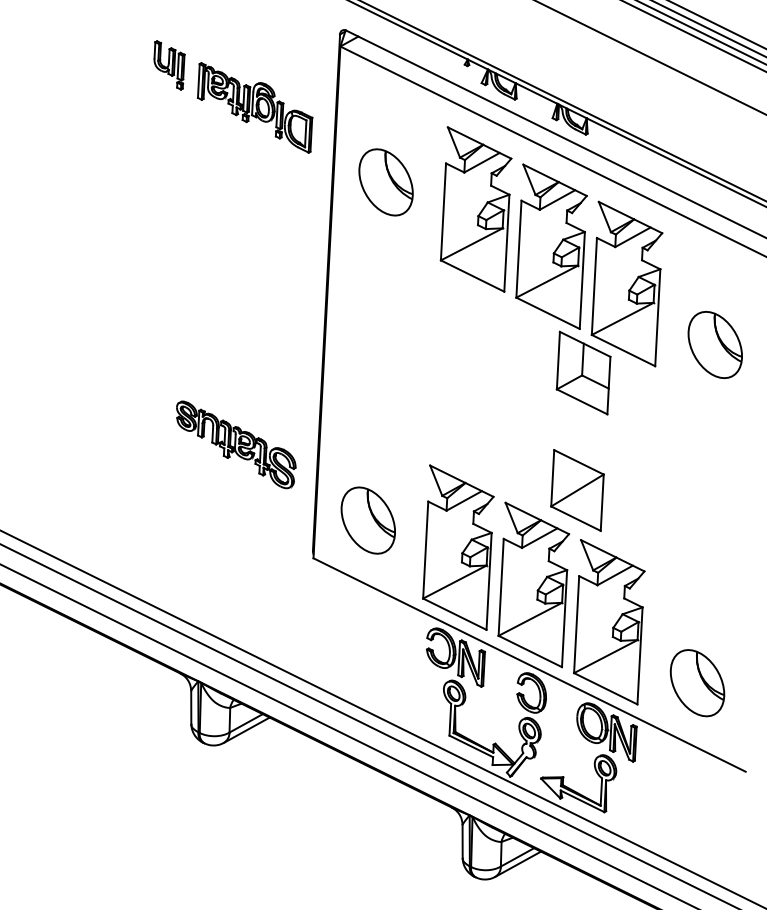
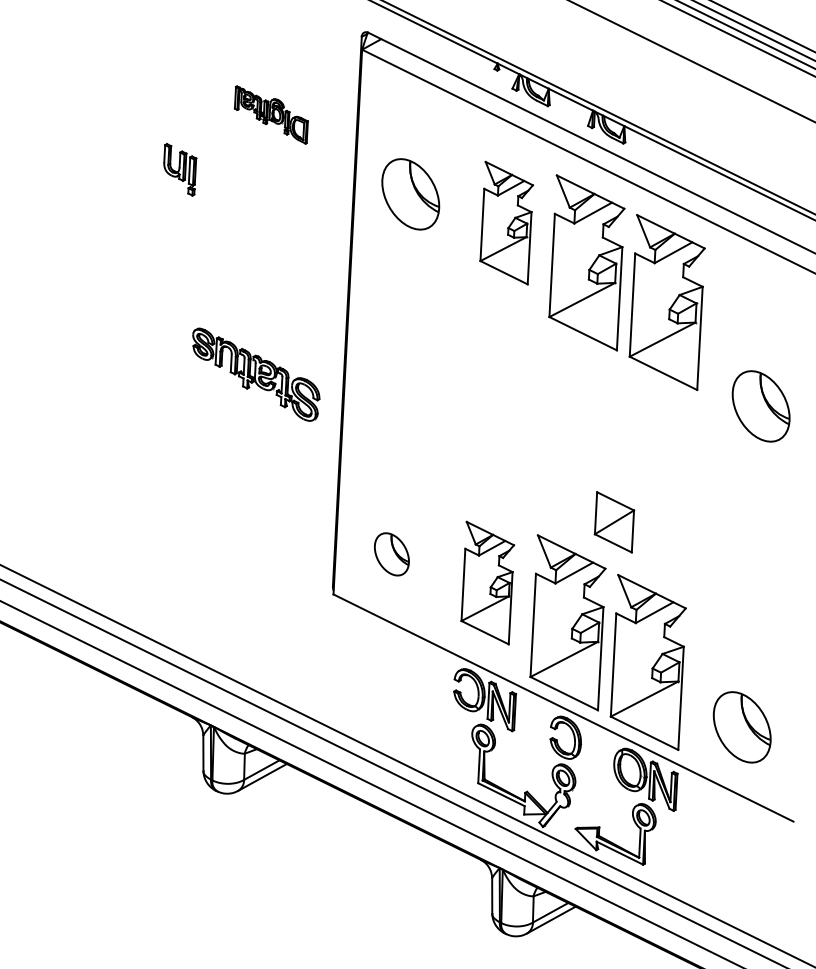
part: (169, 65) -> (180, 169), moved
part: (255, 107) -> (271, 114), size x0.6
part: (476, 208) -> (506, 222), size x0.7
part: (714, 345) -> (760, 406), moved
part: (583, 373) -> (620, 397), removed
part: (236, 444) -> (256, 374), moved
part: (577, 490) -> (614, 522), size x0.7
part: (367, 520) -> (391, 554), size x0.6
part: (458, 547) -> (487, 582), size x0.7

